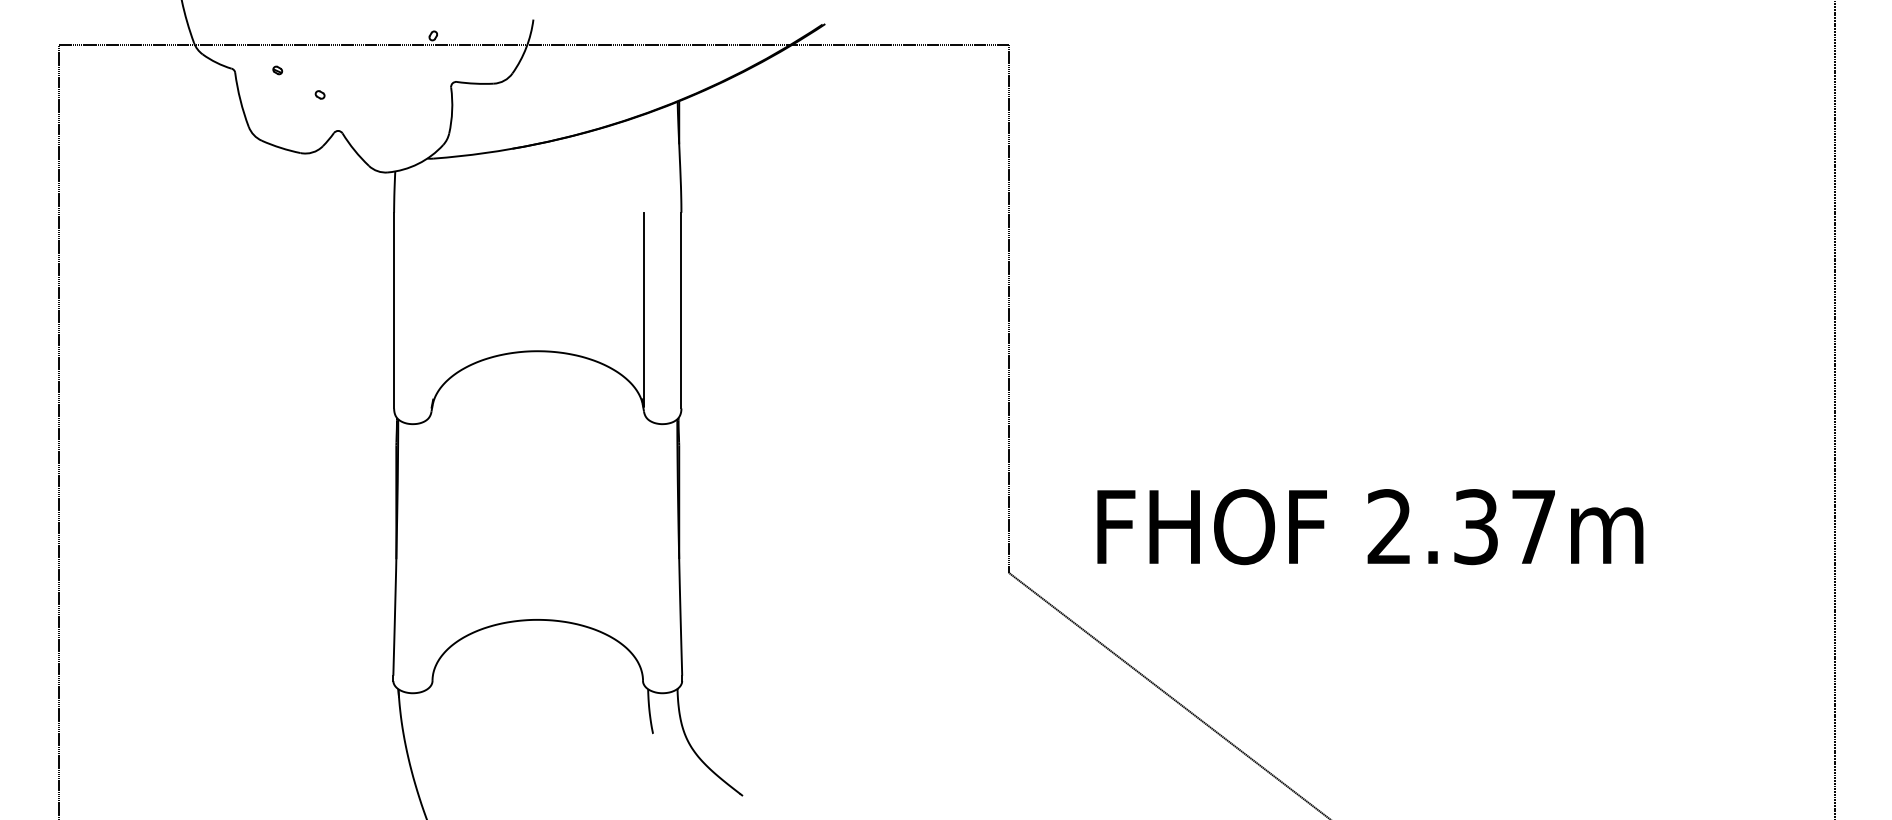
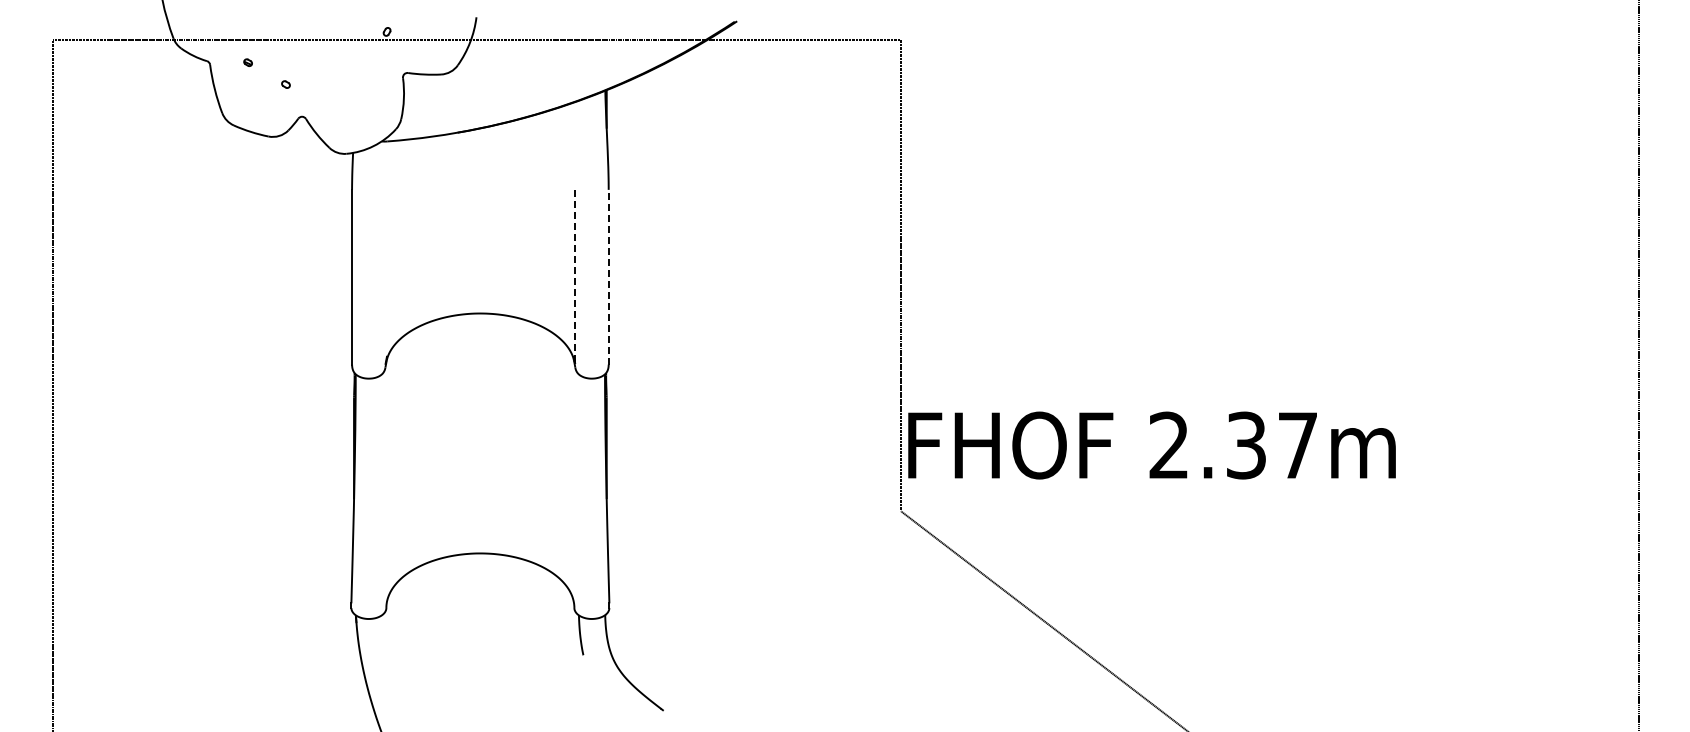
line: (644, 309) -> (575, 276), solid -> dashed
line: (681, 309) -> (608, 276), solid -> dashed
text: (1369, 526) -> (1151, 445), moved

